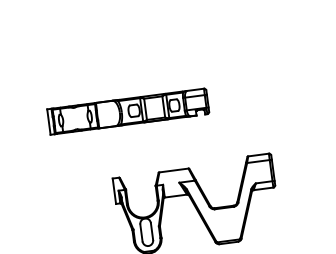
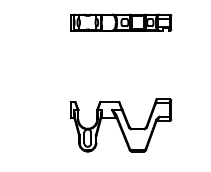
part: (128, 111) -> (121, 22), moved

